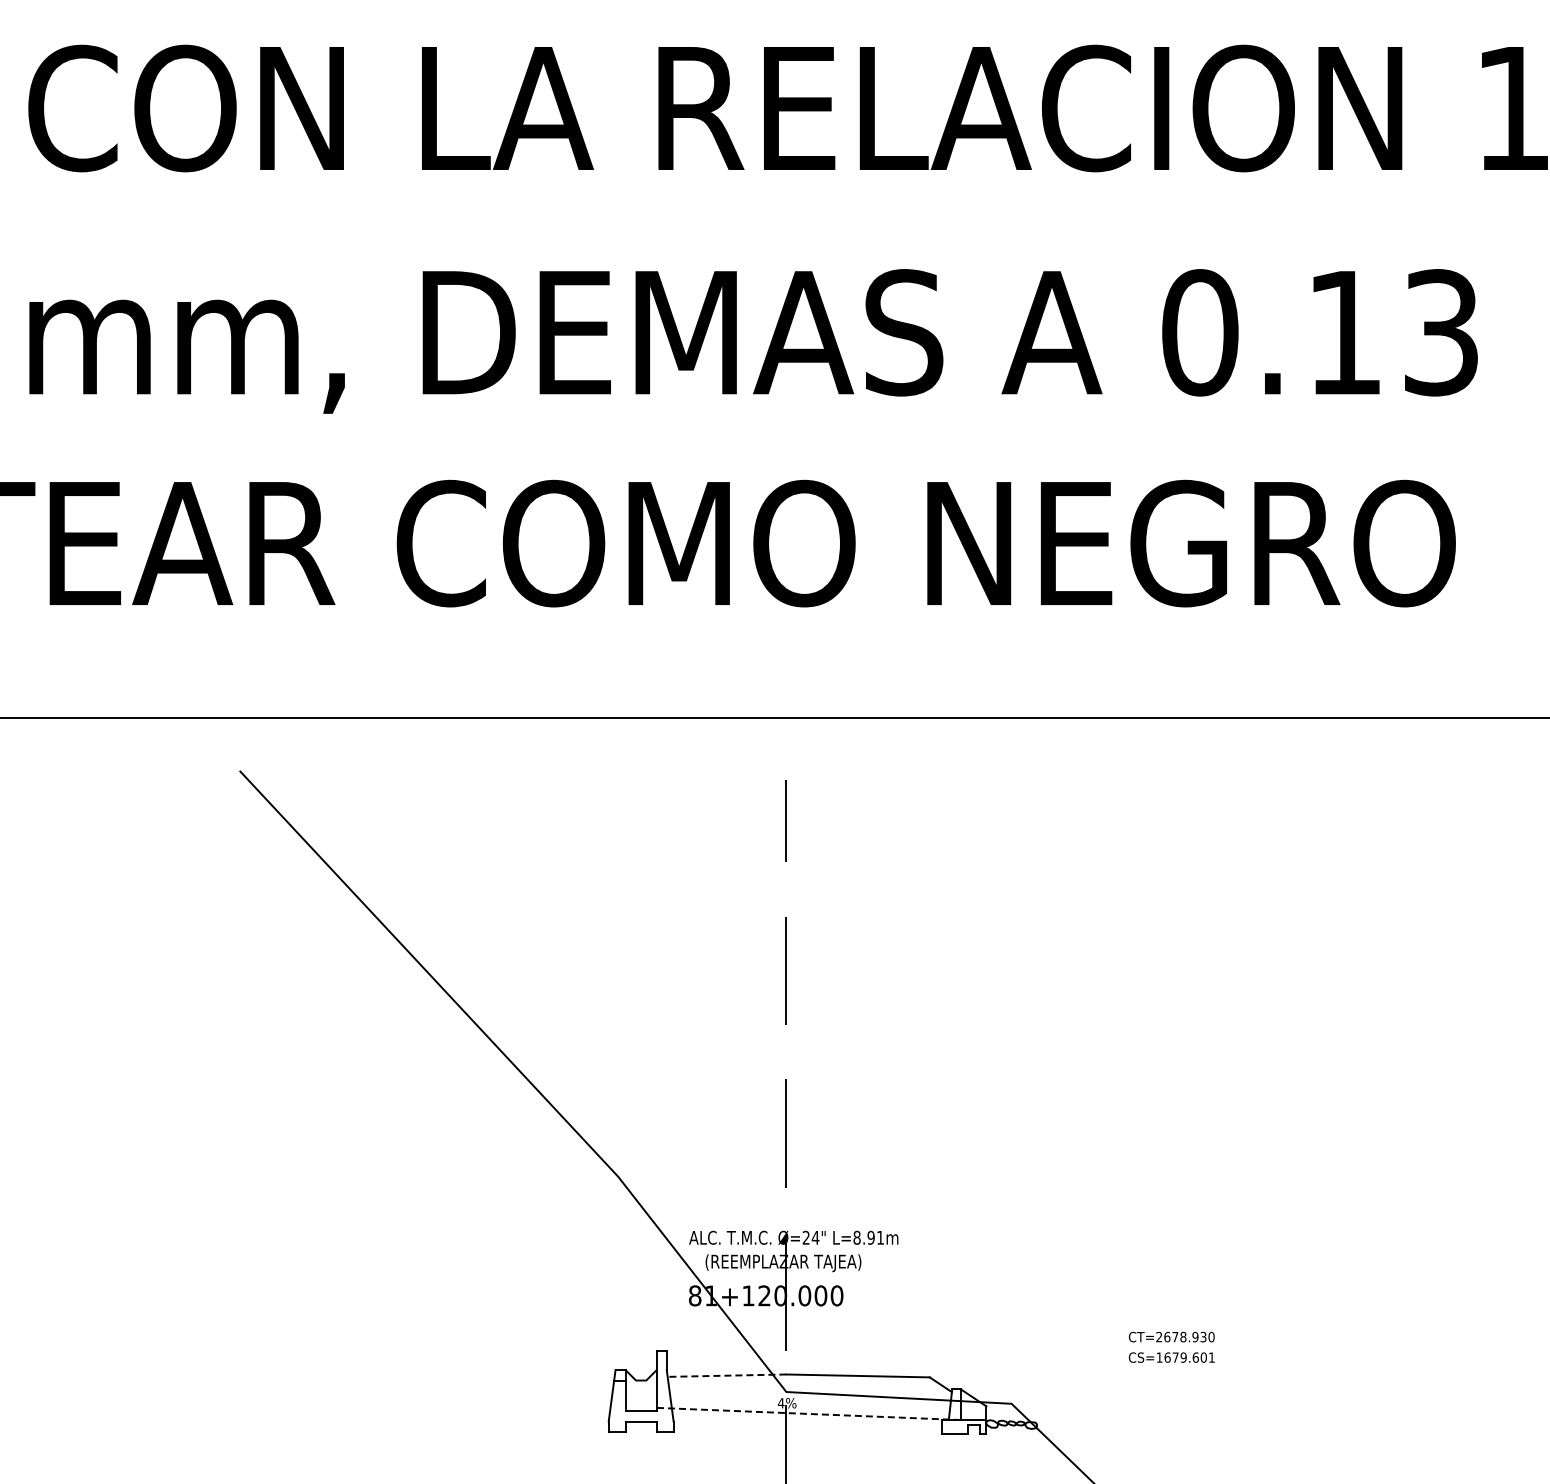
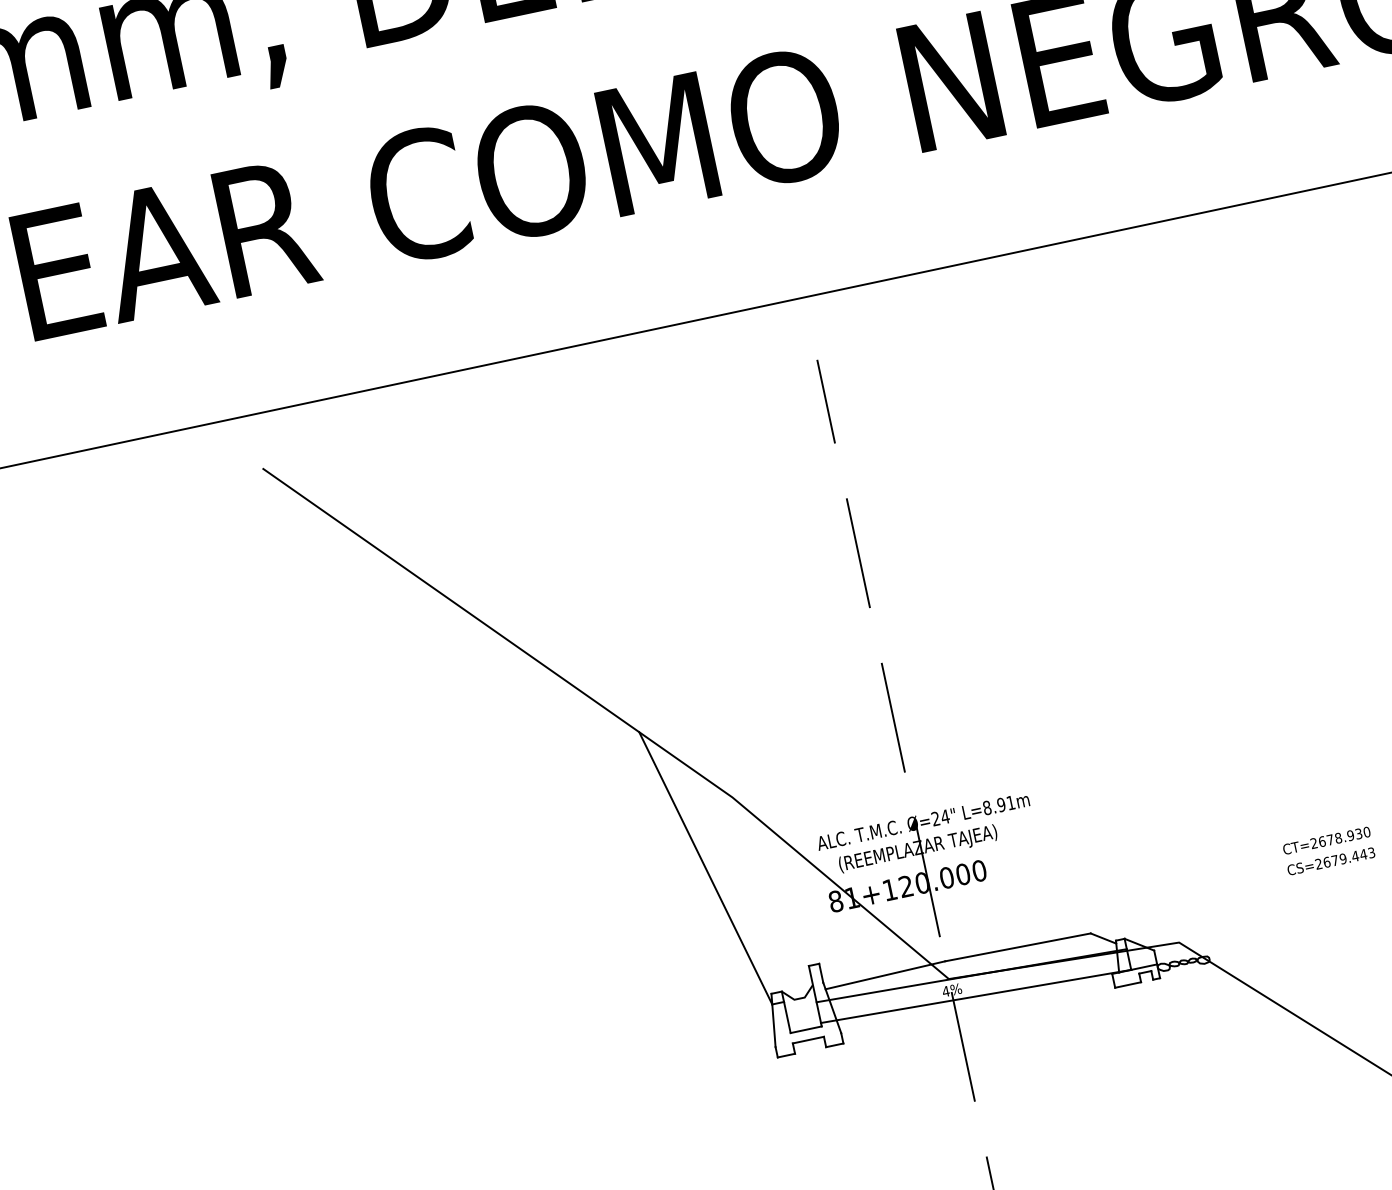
line: (578, 1238) -> (705, 868), added
text: (1185, 1357) -> (1345, 858), CS=1679.601 -> CS=2679.443
line: (726, 1375) -> (884, 975), dashed -> solid
line: (808, 1393) -> (971, 975), added
line: (808, 1413) -> (975, 996), dashed -> solid

